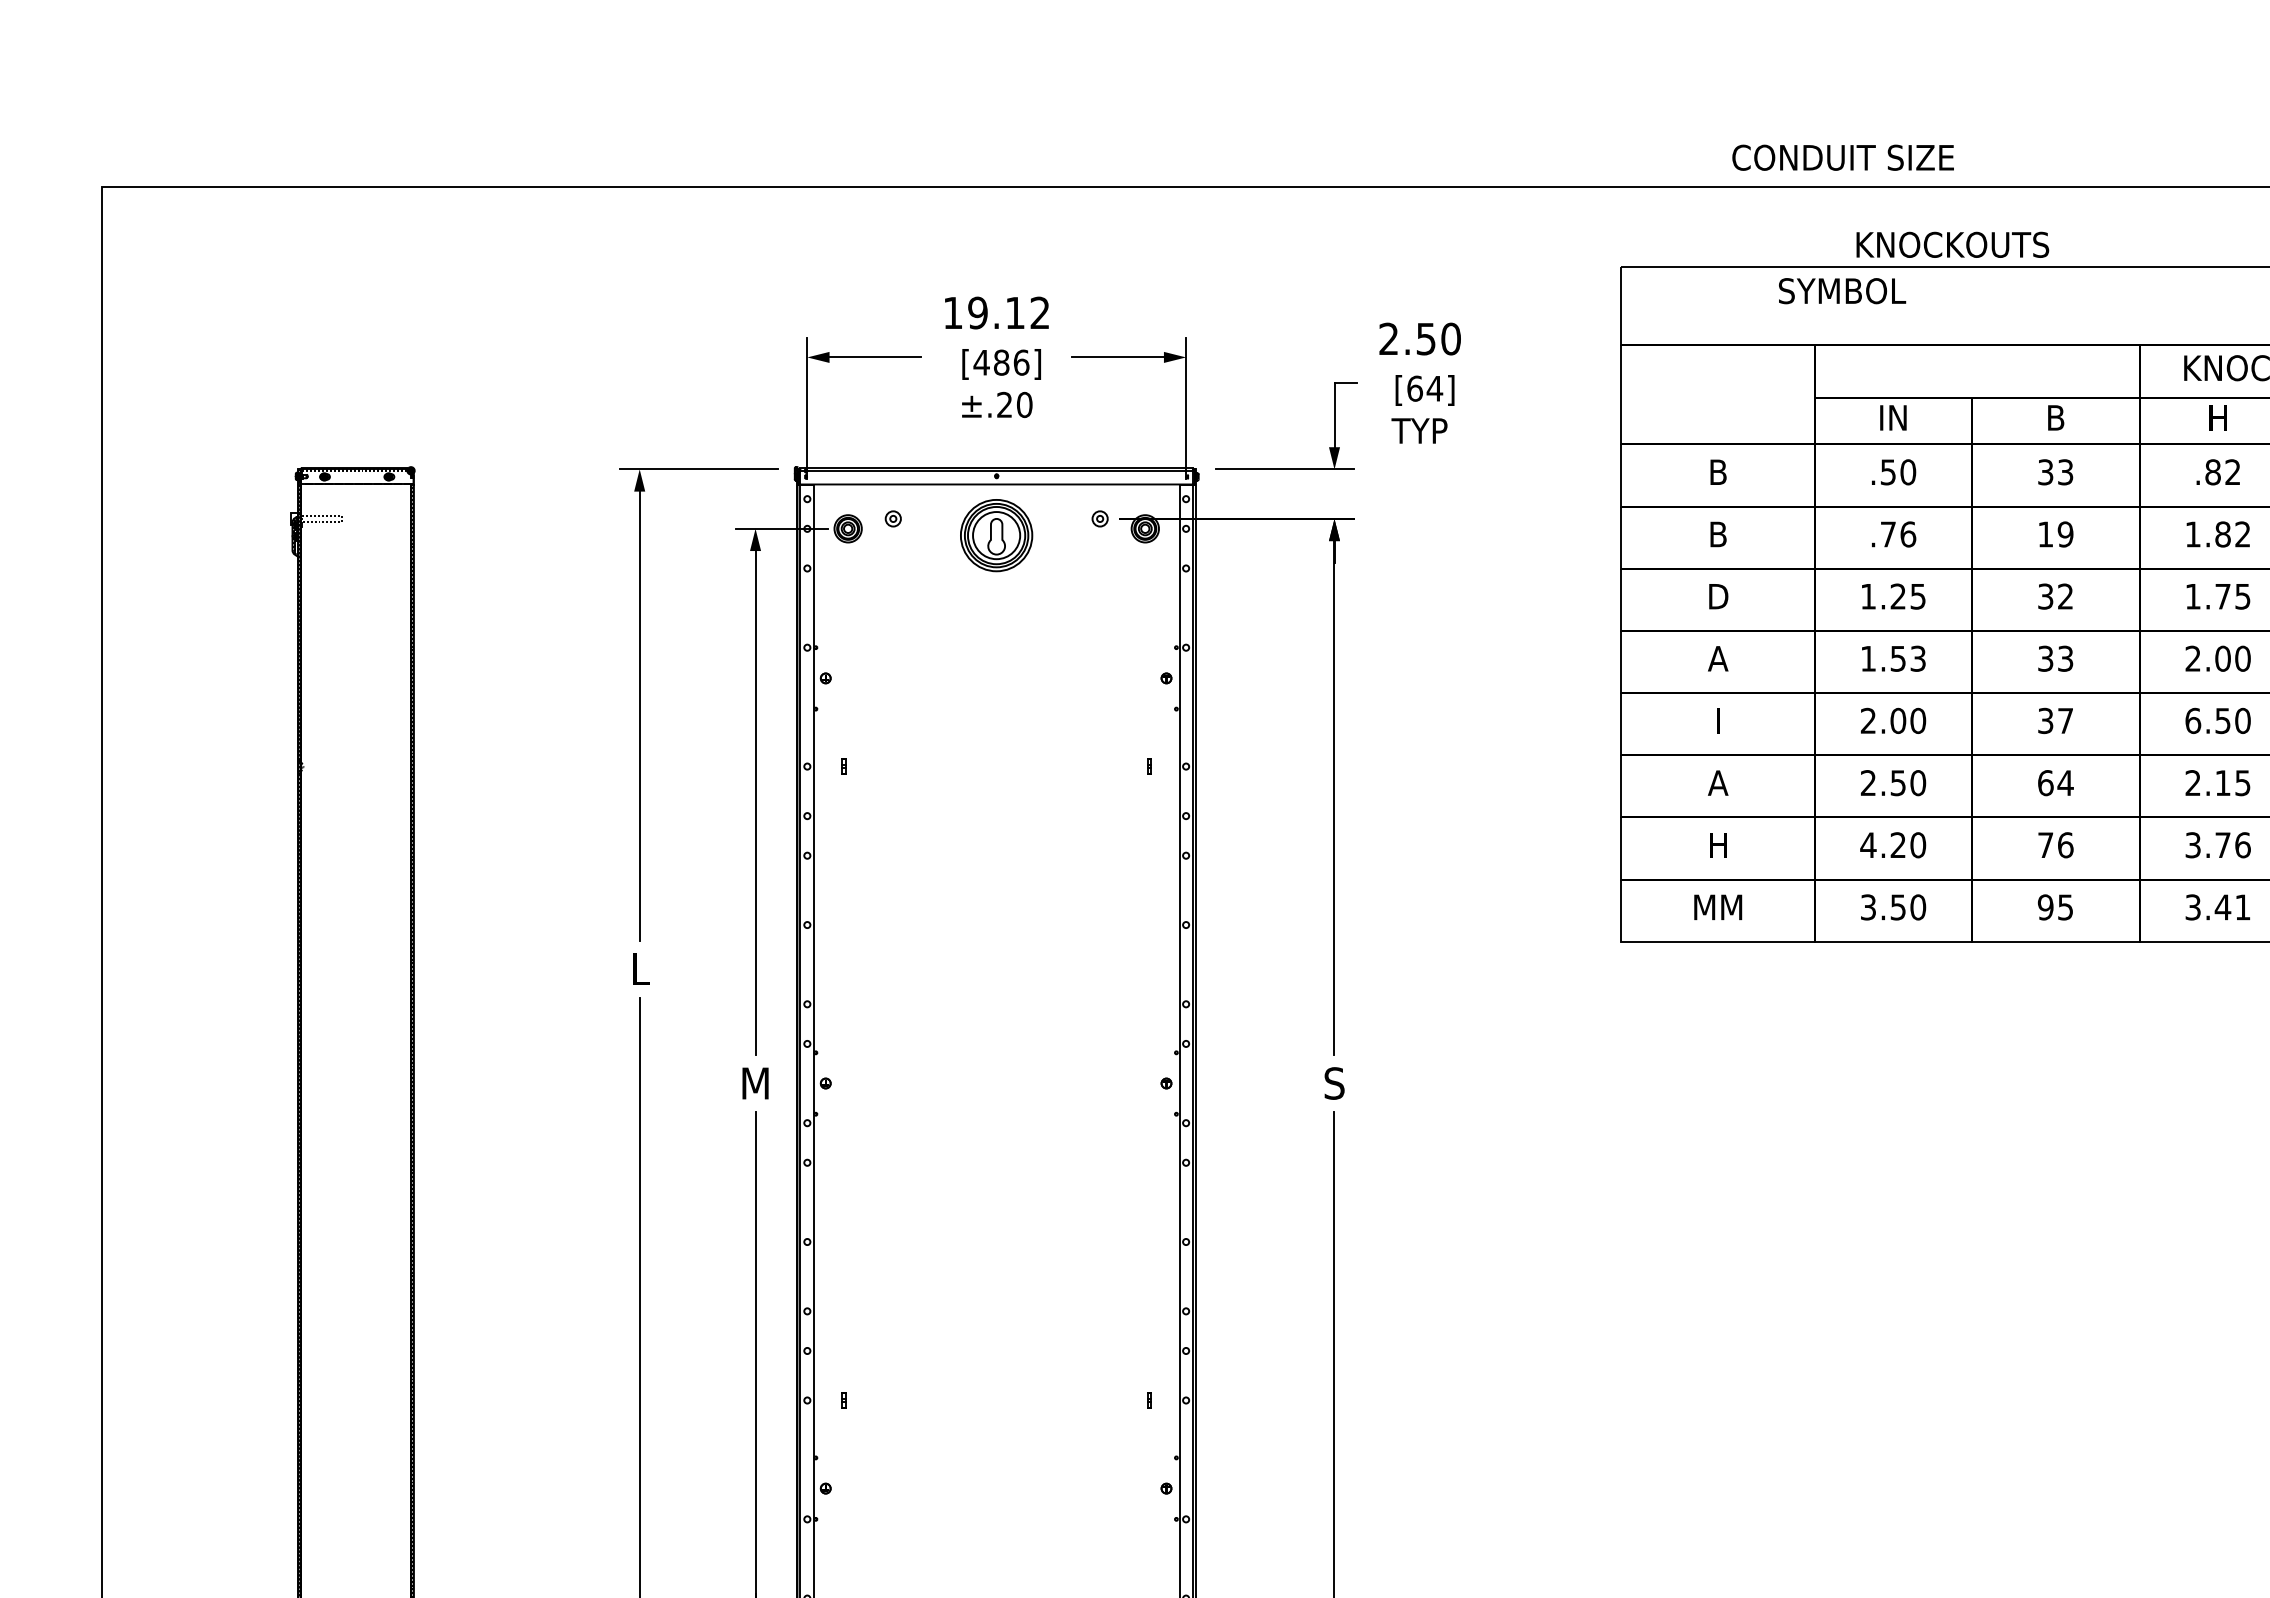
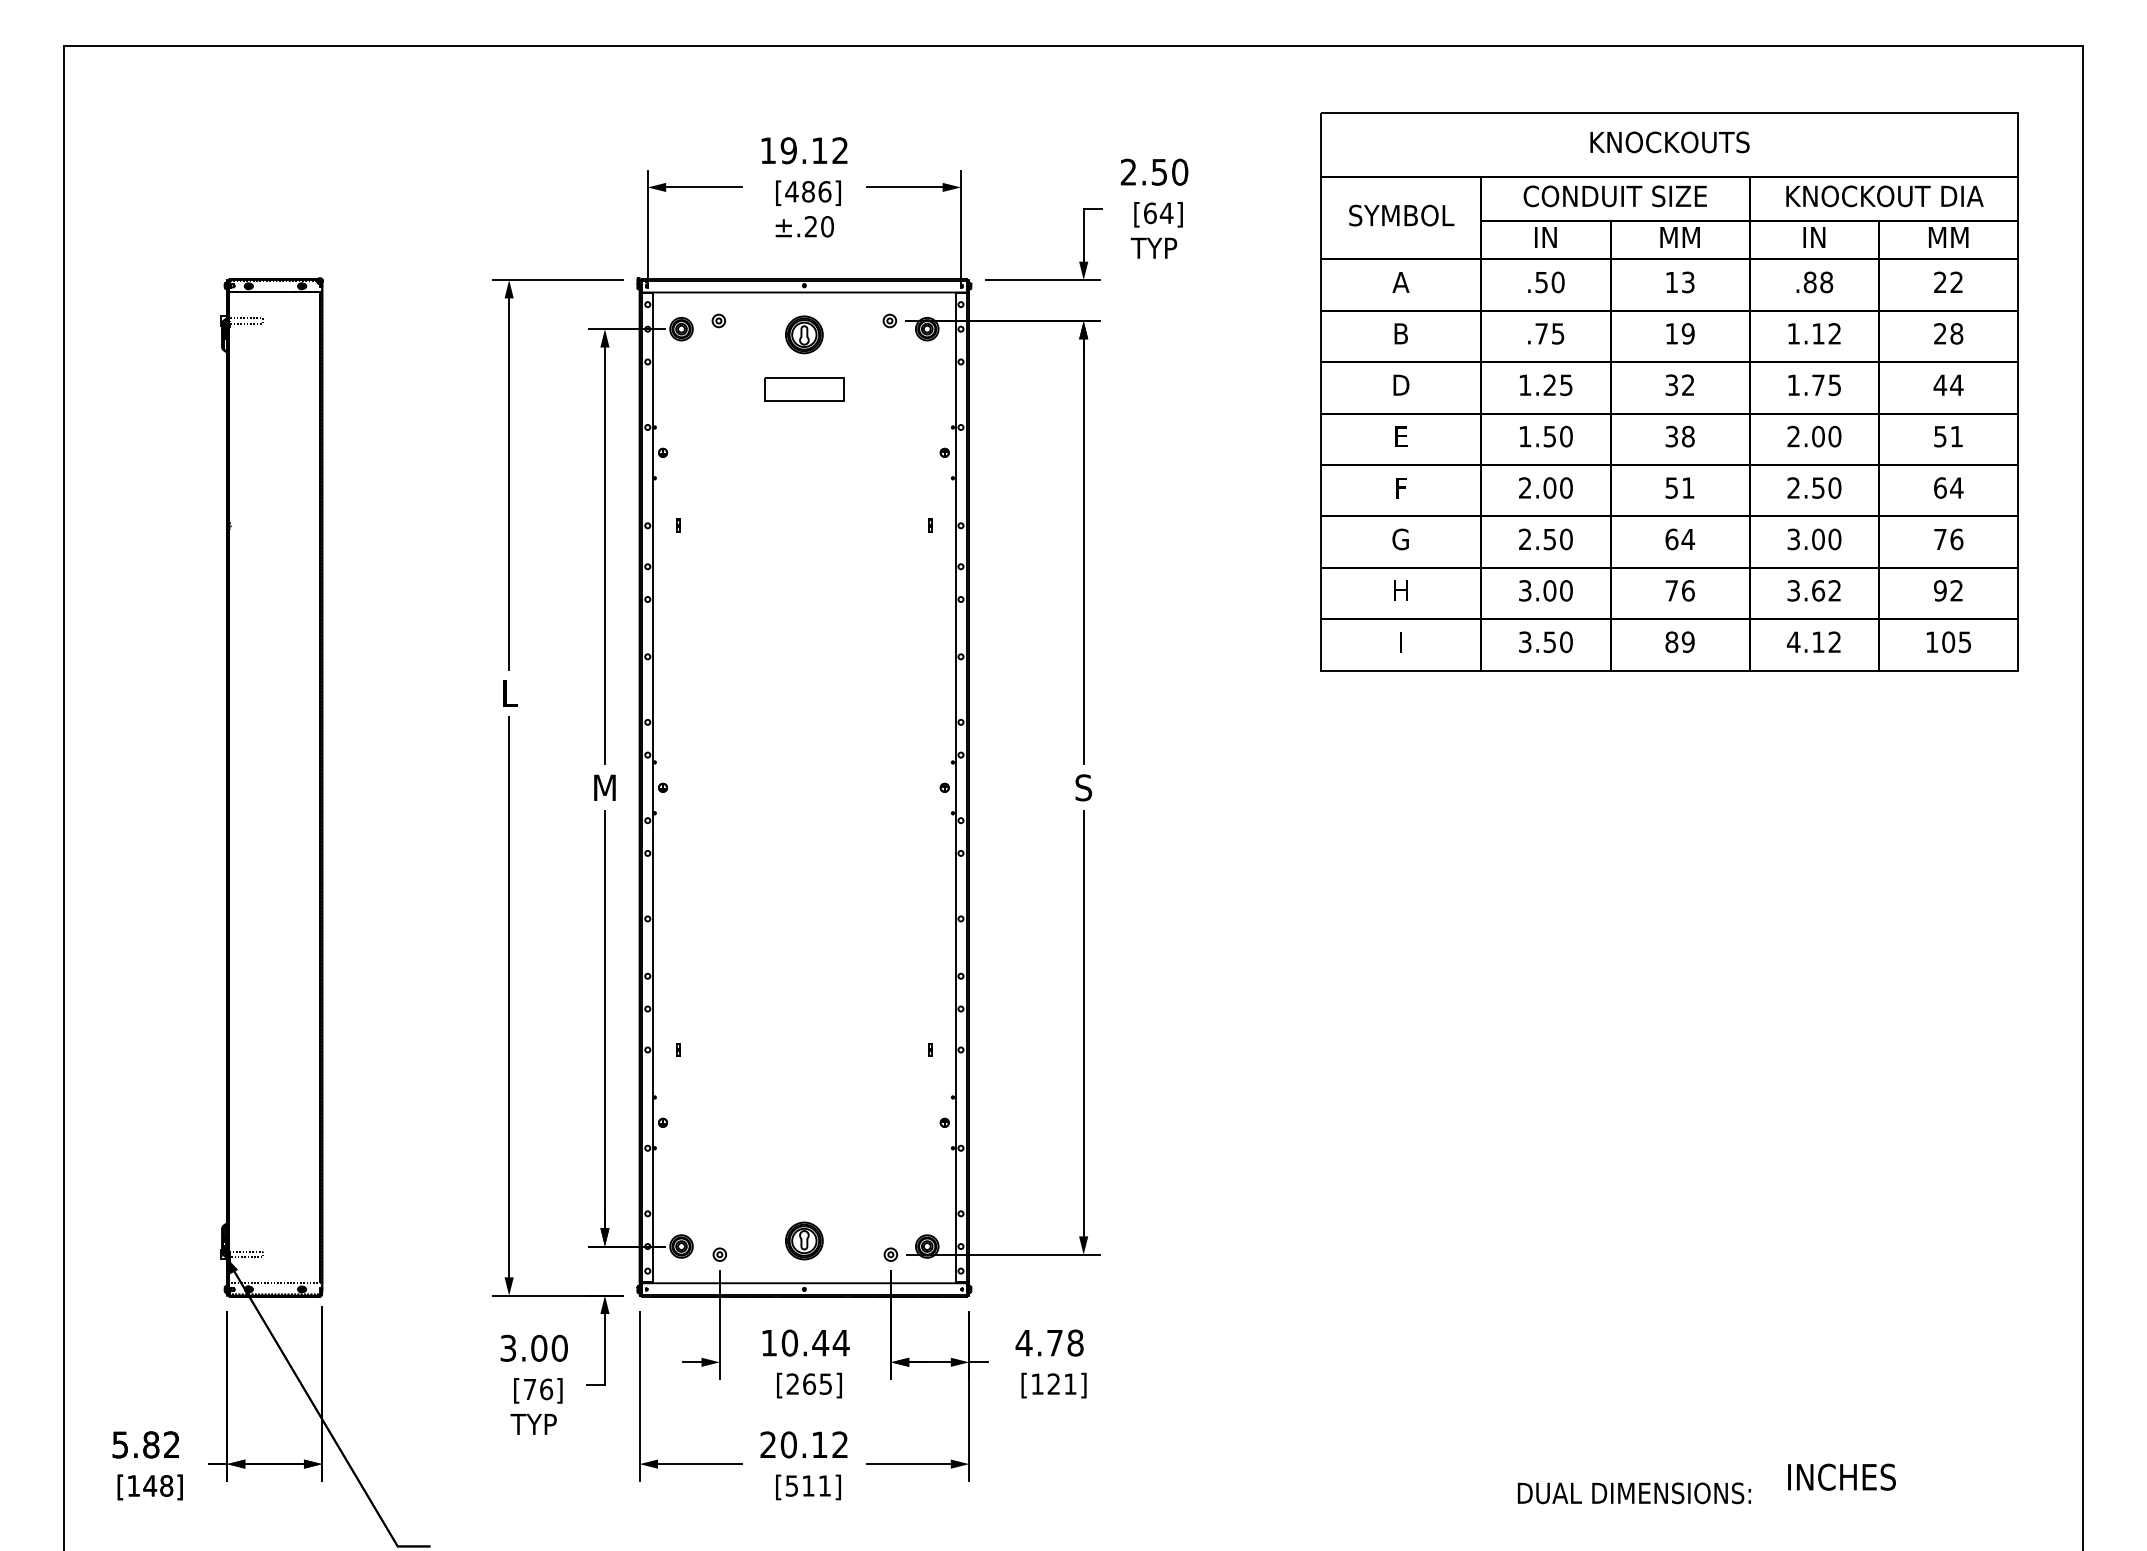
text: (1842, 157) -> (1614, 196), moved
text: (1952, 245) -> (1669, 142), moved
text: (1842, 290) -> (1401, 215), moved
text: (2054, 417) -> (1679, 237), B -> MM
text: (2218, 417) -> (1814, 237), H -> IN
text: (1717, 472) -> (1400, 282), B -> A
text: (2045, 472) -> (1671, 282), 33 -> 13
text: (2232, 472) -> (1826, 282), .82 -> .88
text: (1907, 534) -> (1557, 333), .76 -> .75
text: (2223, 534) -> (1818, 333), 1.82 -> 1.12
part: (996, 535) -> (804, 334), size x0.62
part: (996, 601) -> (804, 389), added
text: (1717, 658) -> (1400, 436), A -> E
text: (1918, 658) -> (1566, 436), 1.53 -> 1.50
text: (2065, 658) -> (1688, 436), 33 -> 38
text: (2056, 720) -> (1680, 487), 37 -> 51
text: (2192, 720) -> (1793, 487), 6.50 -> 2.50
text: (1718, 721) -> (1401, 488), I -> F
text: (1717, 783) -> (1400, 539), A -> G
text: (2218, 783) -> (1814, 539), 2.15 -> 3.00
text: (1883, 844) -> (1537, 590), 4.20 -> 3.00
text: (2232, 844) -> (1826, 590), 3.76 -> 3.62
text: (1717, 906) -> (1400, 641), MM -> I
text: (2054, 907) -> (1679, 642), 95 -> 89
text: (2217, 907) -> (1813, 642), 3.41 -> 4.12

